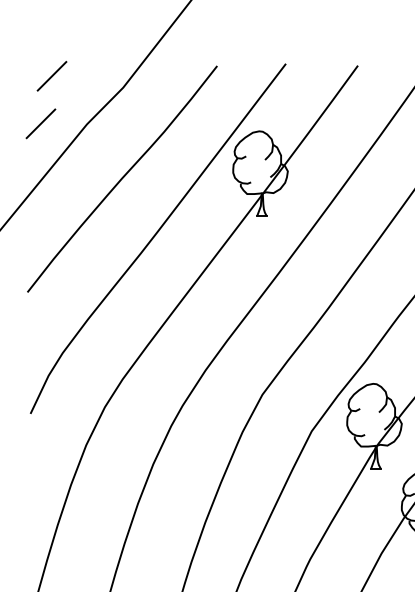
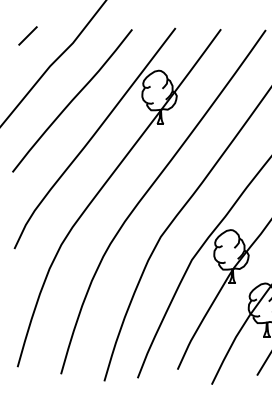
line: (40, 123) -> (20, 65), removed

